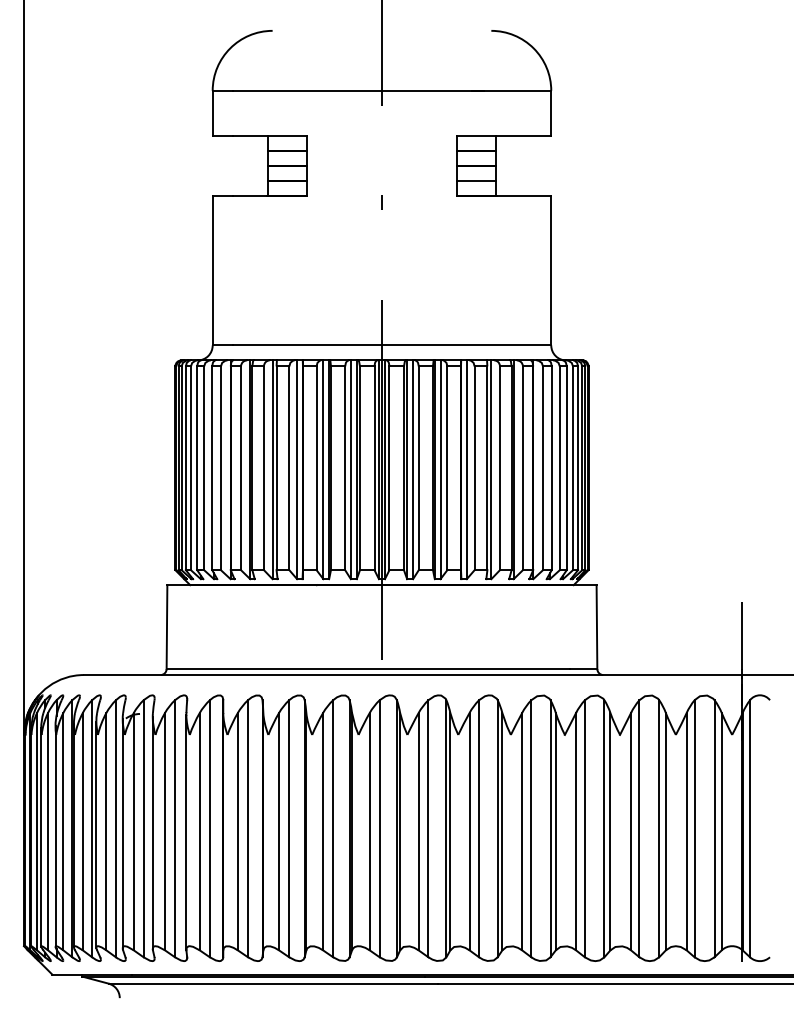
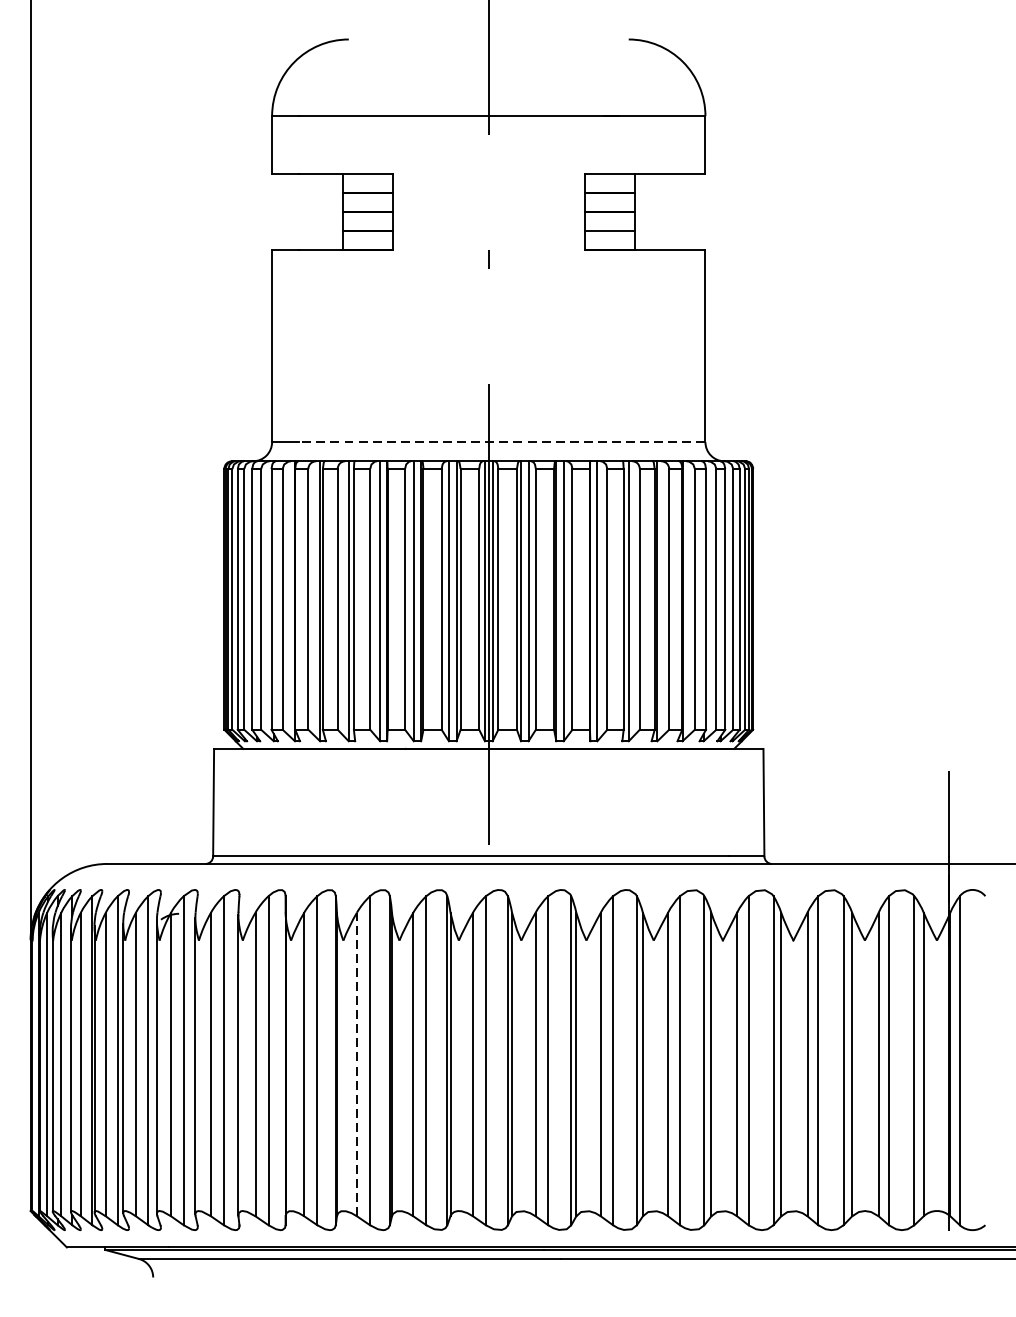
line: (392, 345) -> (502, 442), solid -> dashed
line: (279, 831) -> (357, 1064), solid -> dashed

